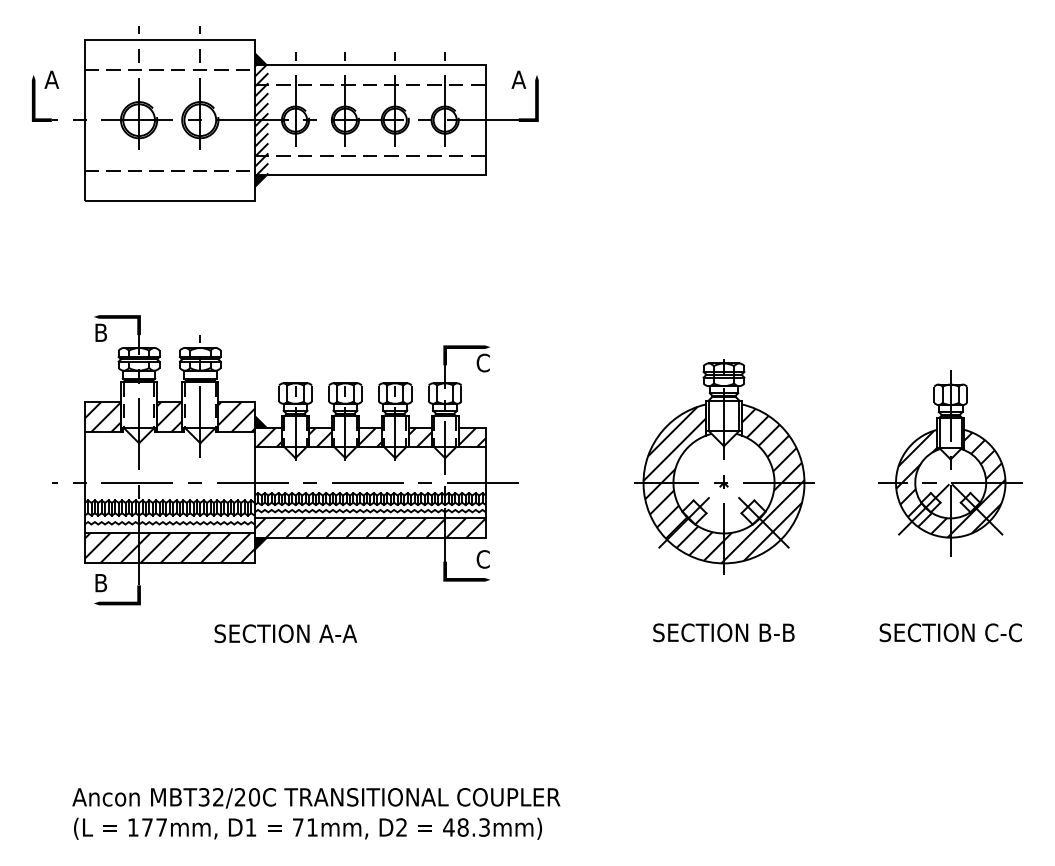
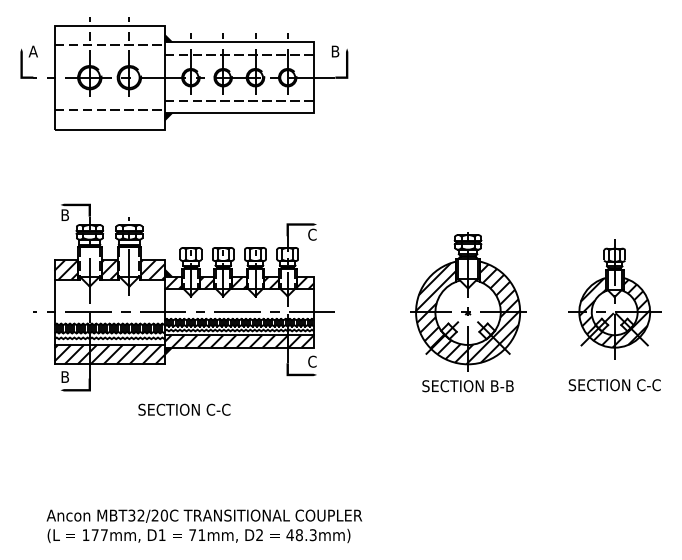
text: (517, 79) -> (334, 51), A -> B
hatch: (260, 119) -> (168, 77), removed
text: (285, 633) -> (184, 409), SECTION A-A -> SECTION C-C
text: (723, 633) -> (467, 386), moved
text: (950, 633) -> (614, 385), moved

